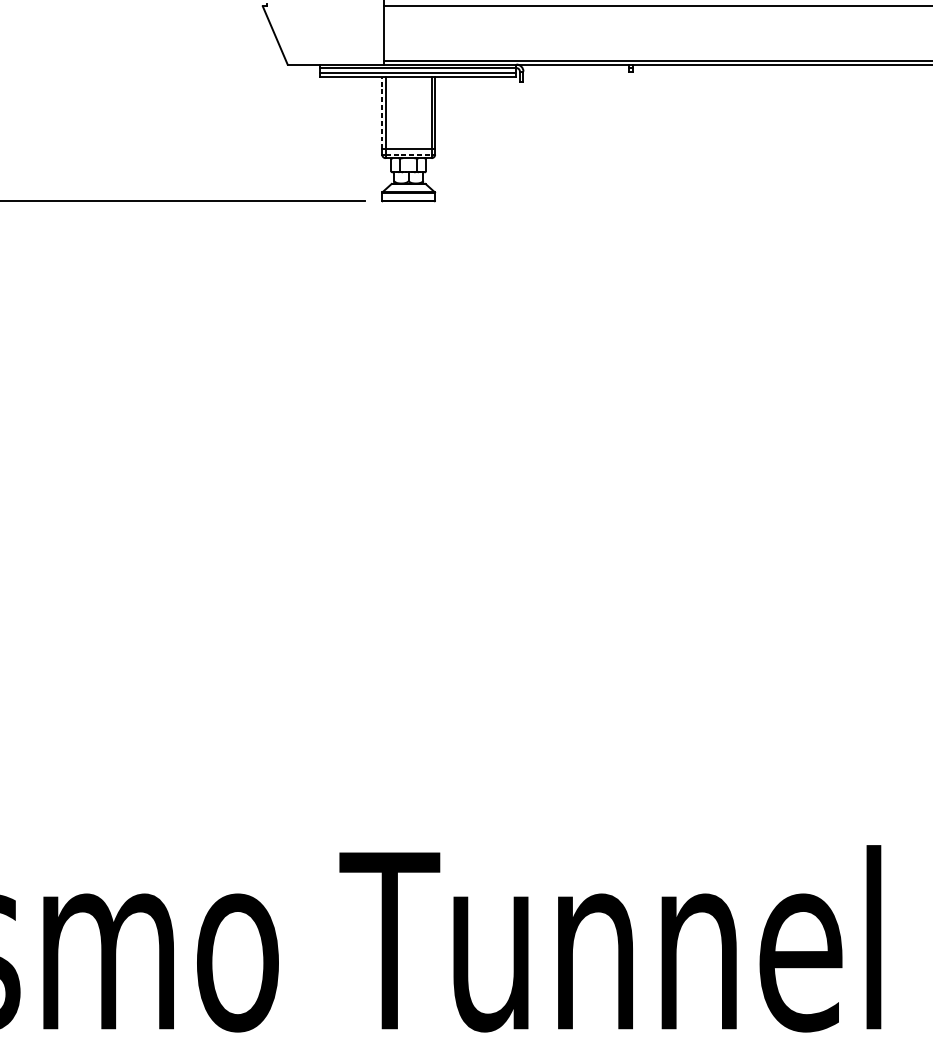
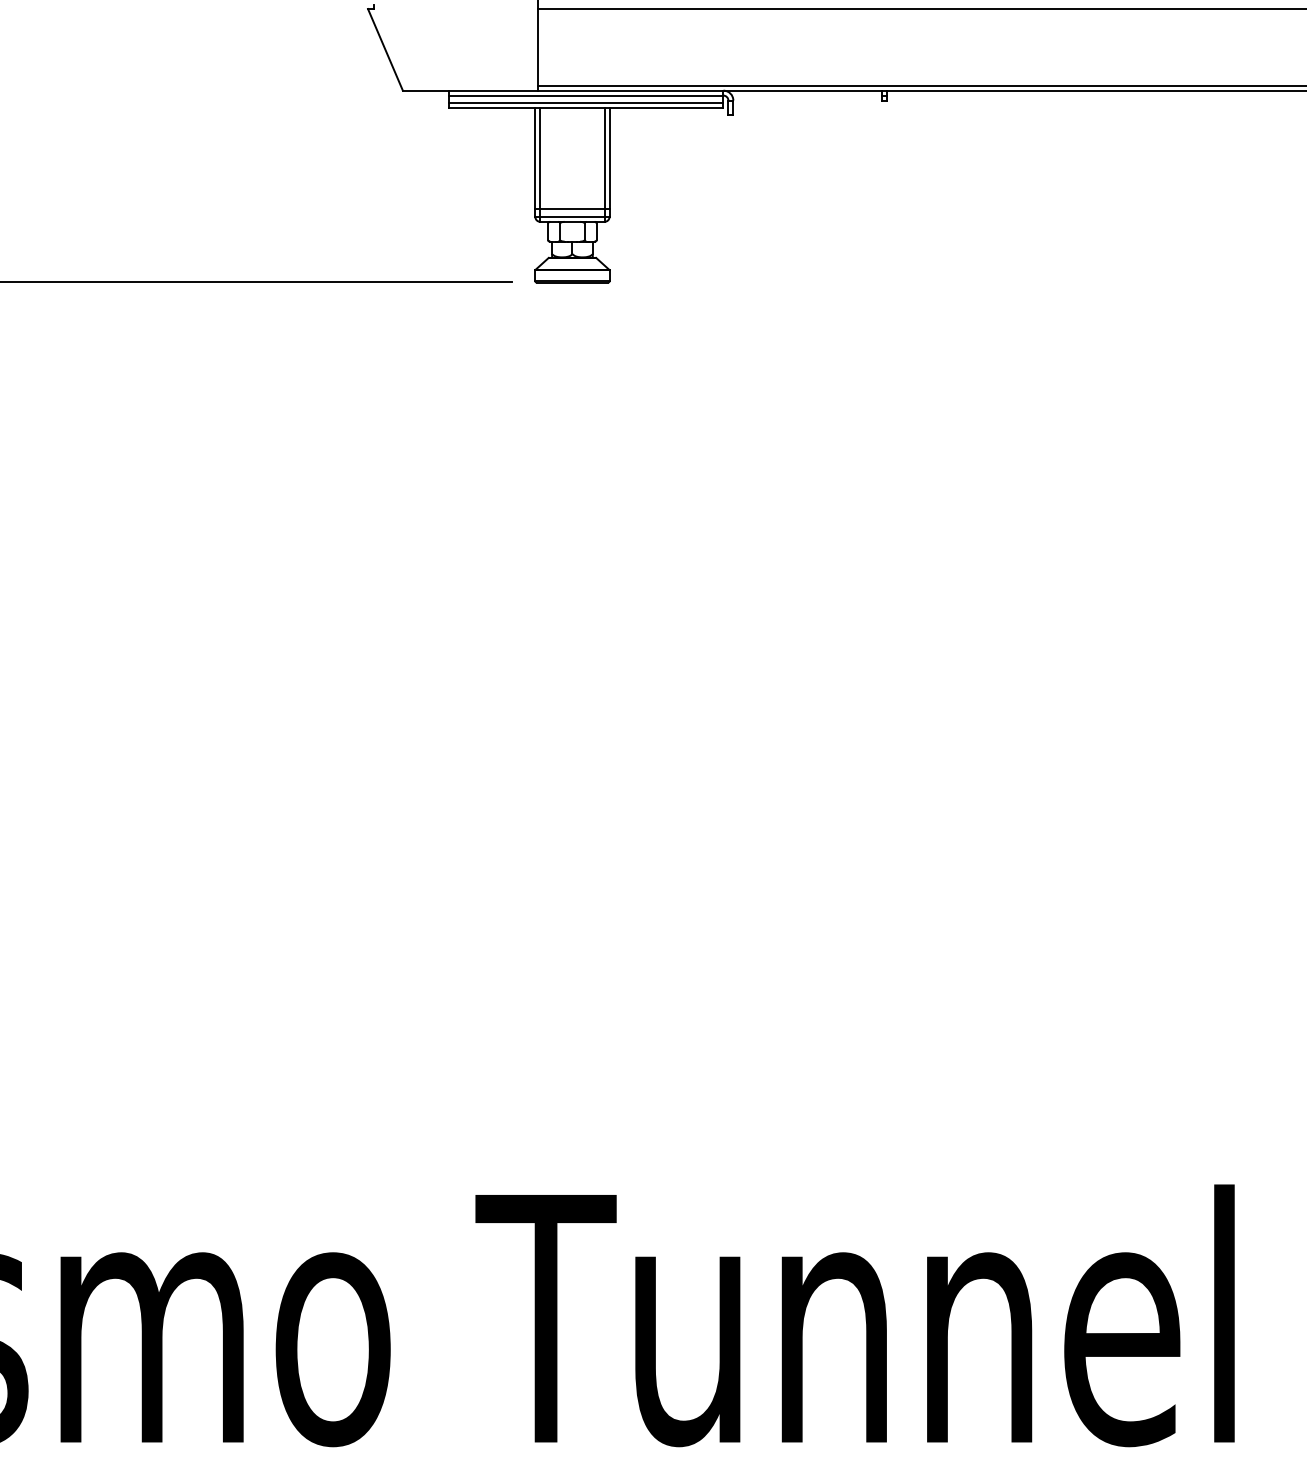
line: (382, 112) -> (535, 158), dashed -> solid
line: (408, 154) -> (572, 216), dashed -> solid

